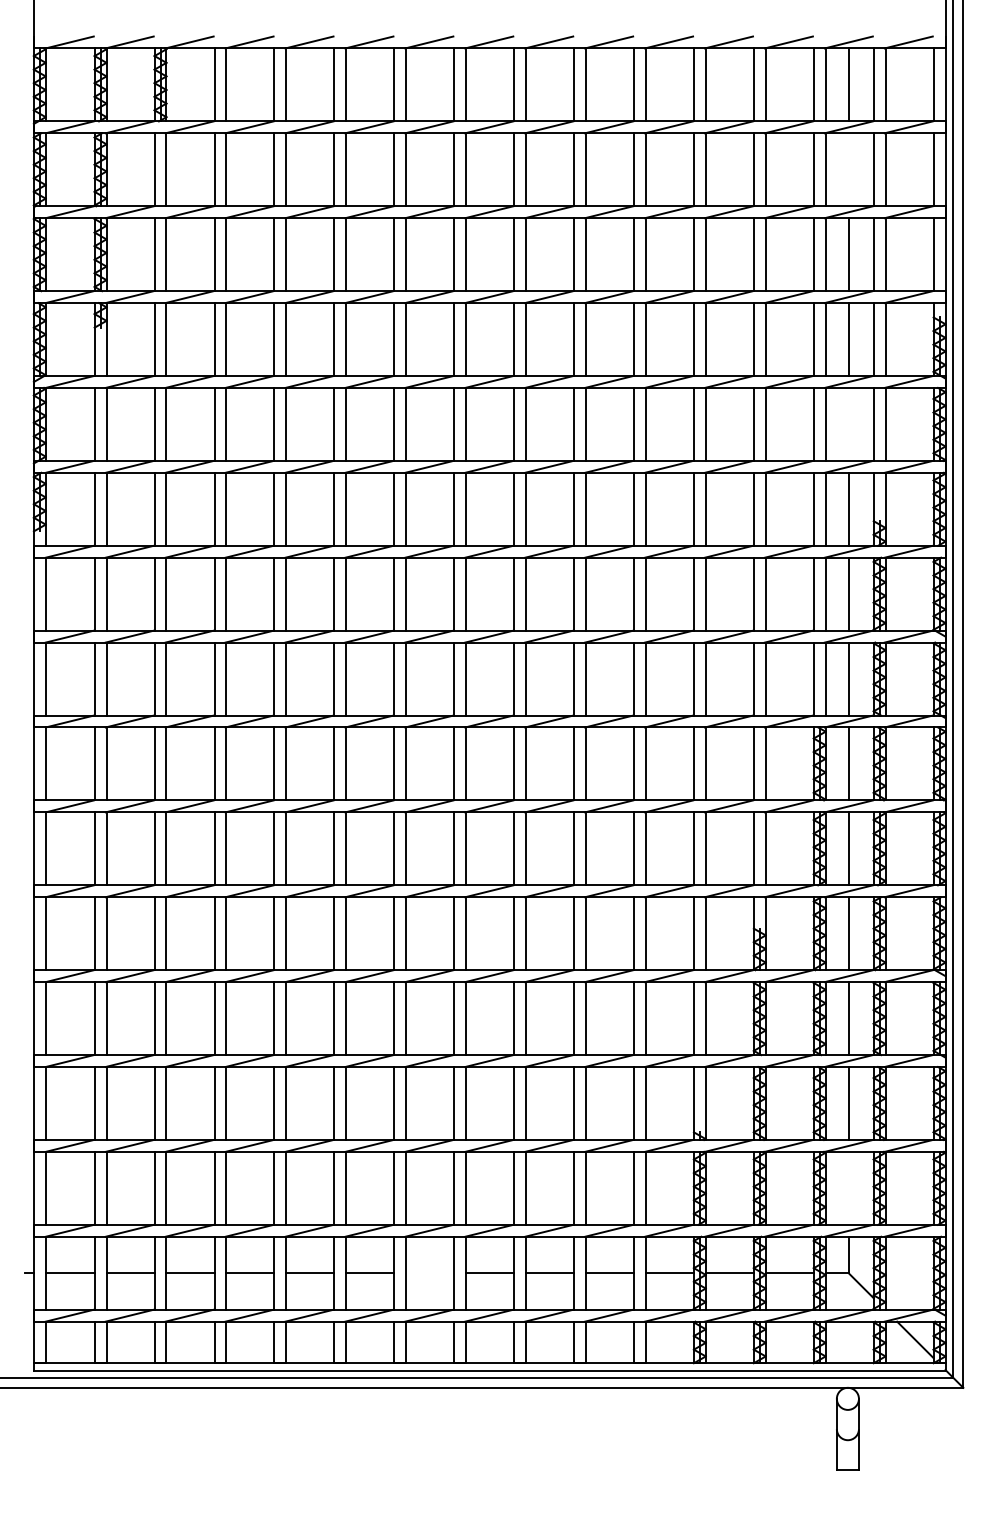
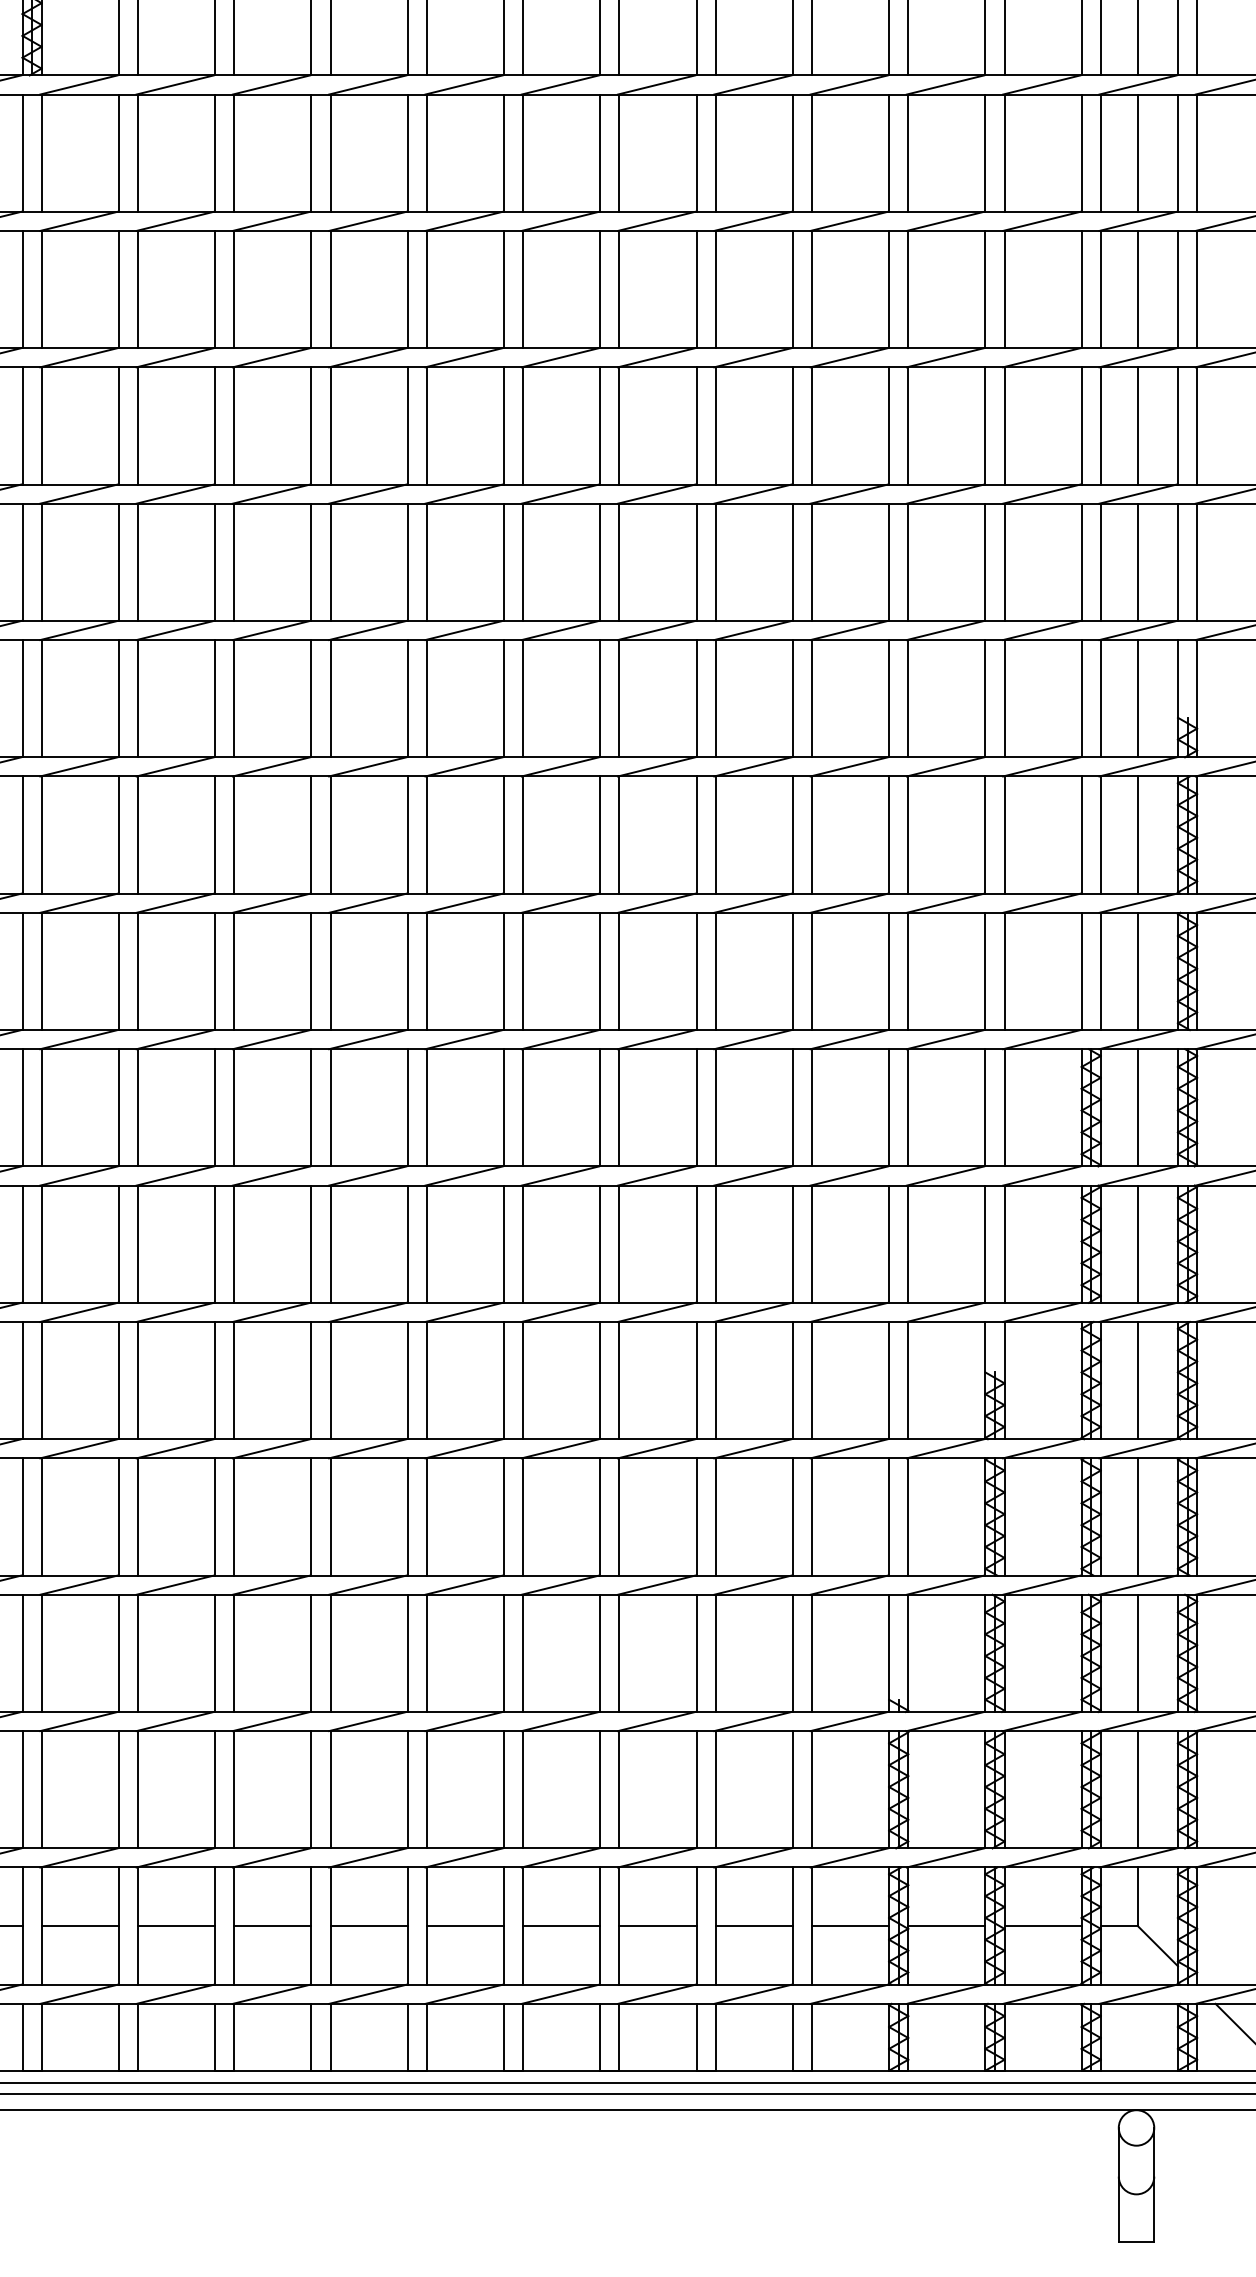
line: (848, 169) -> (1137, 152), added
line: (848, 423) -> (1137, 560), added
line: (848, 1187) -> (1137, 1788), added
line: (430, 1273) -> (465, 1926), added

